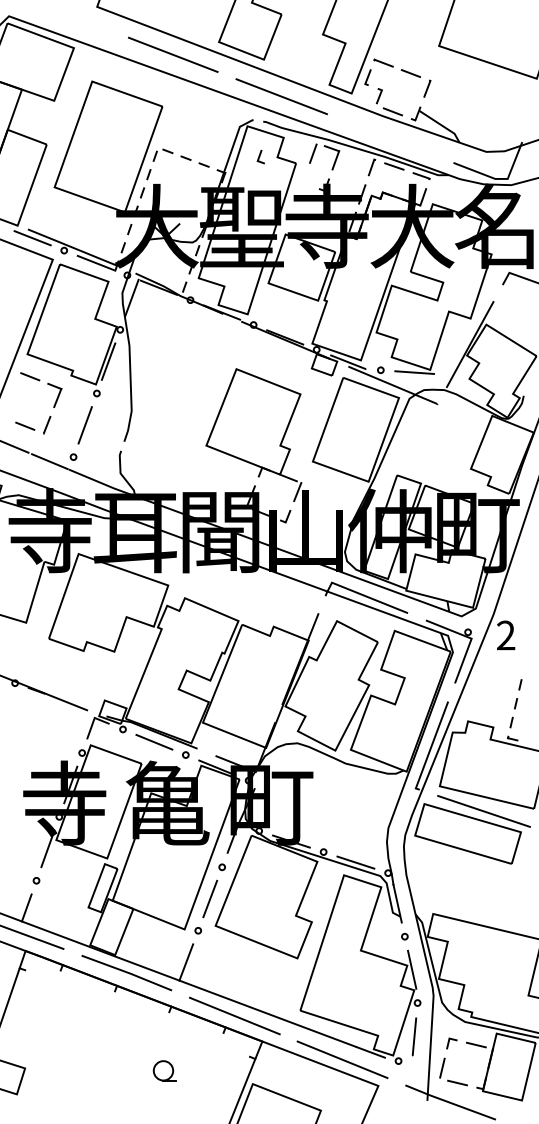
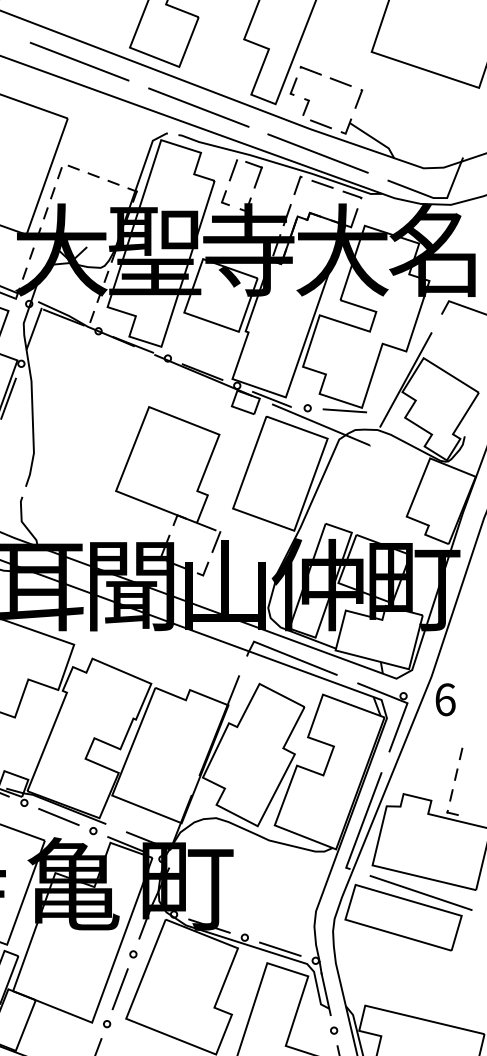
line: (390, 138) -> (318, 153), added
line: (260, 156) -> (224, 197), moved
text: (506, 635) -> (445, 699), 2 -> 6

